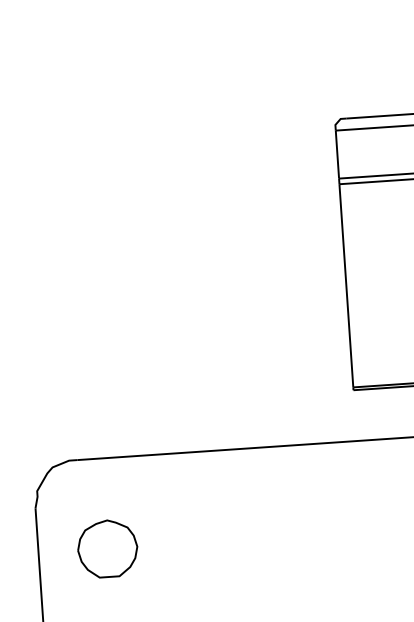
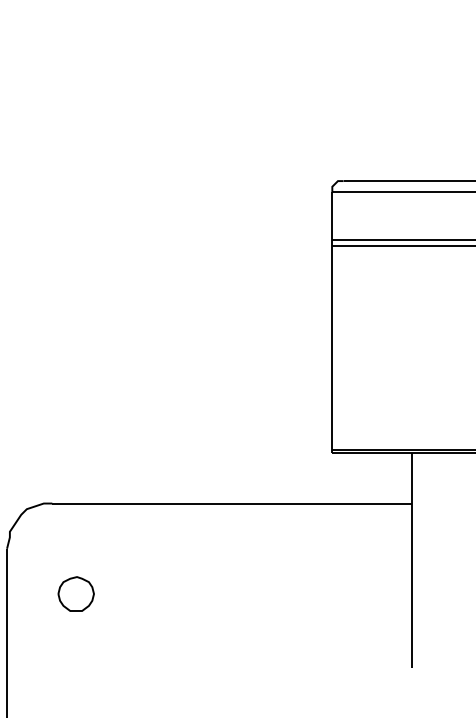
part: (106, 548) -> (75, 593), size x0.6

